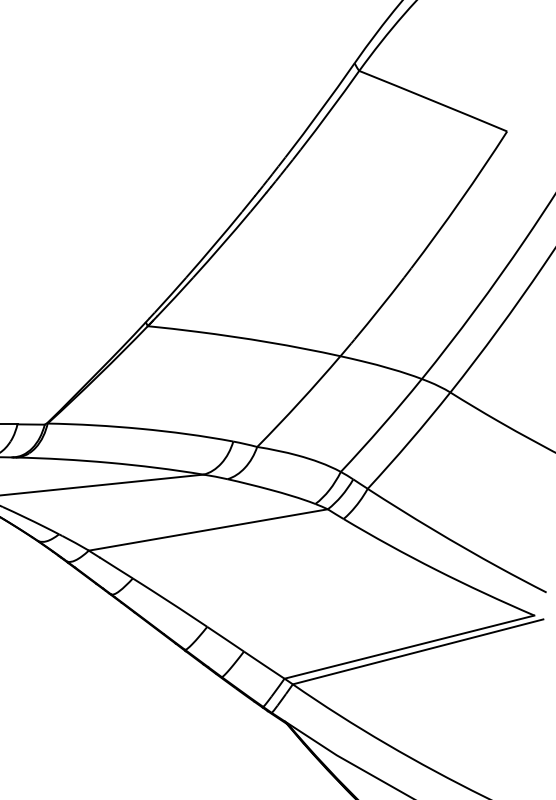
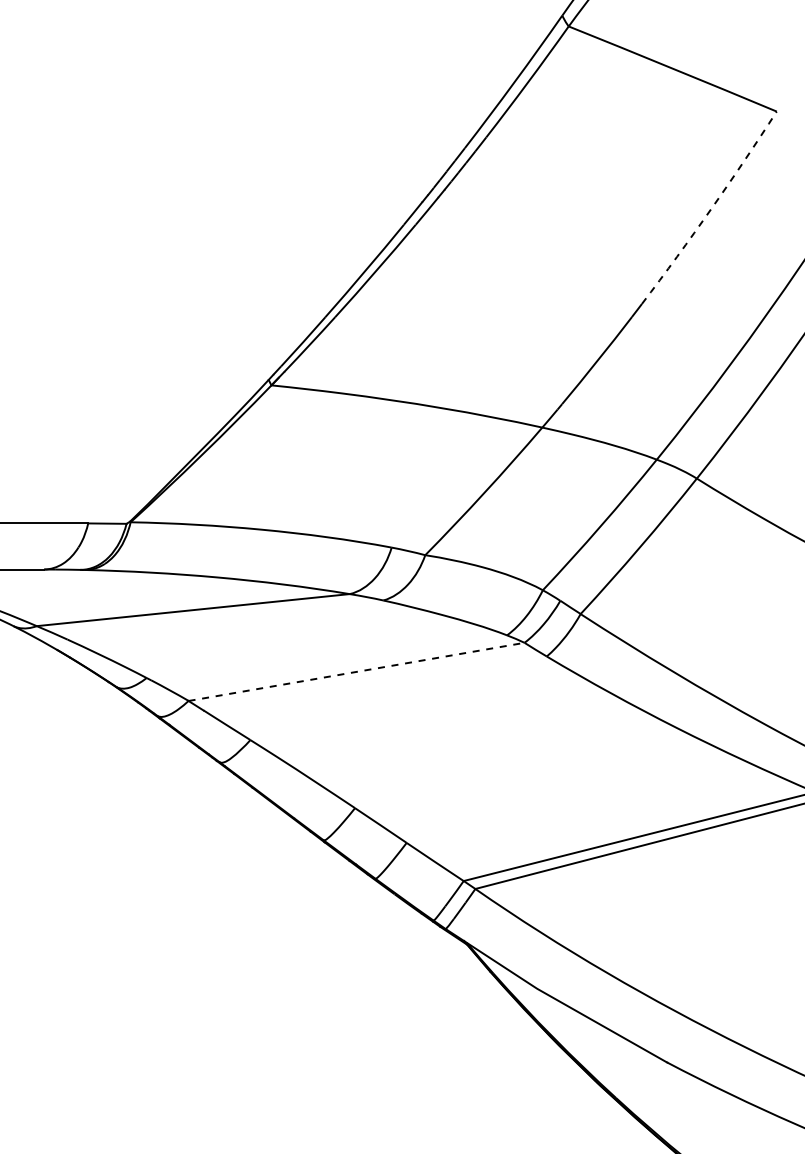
arc: (460, 201) -> (711, 209), solid -> dashed
line: (209, 529) -> (357, 671), solid -> dashed

